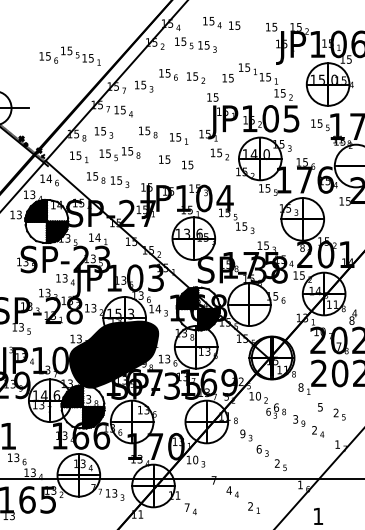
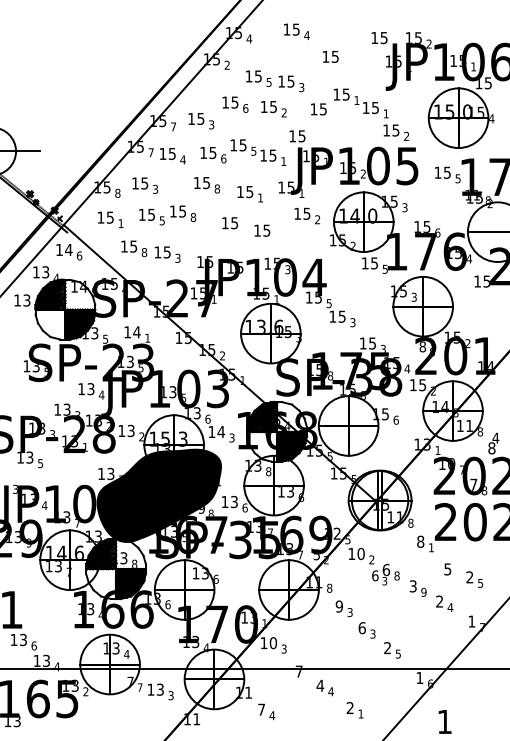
text: (234, 25) -> (330, 56), moved
text: (195, 44) -> (274, 80), moved
text: (69, 55) -> (242, 151), moved

